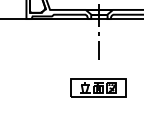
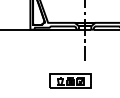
part: (98, 86) -> (70, 80), moved

